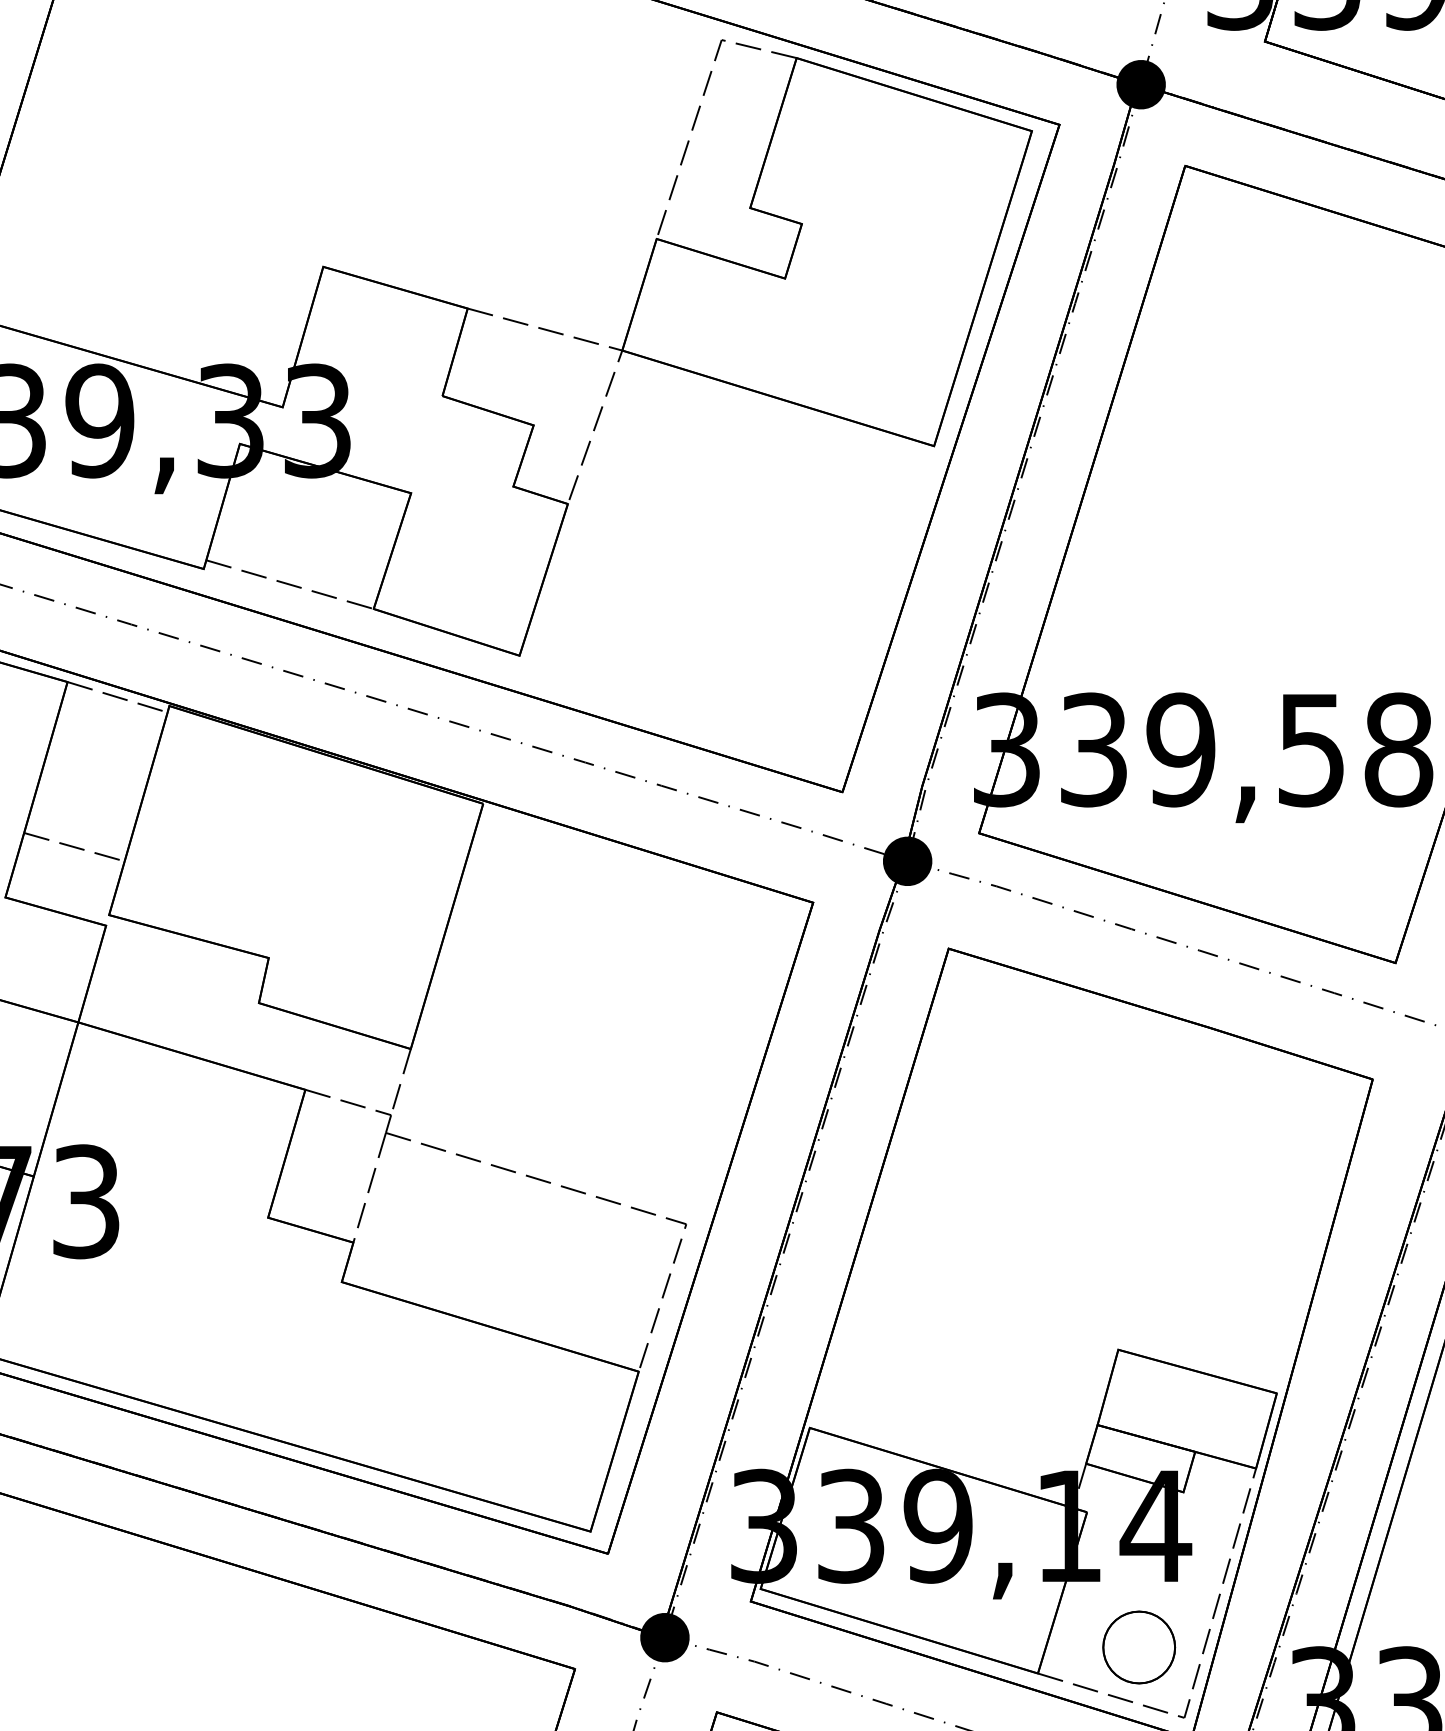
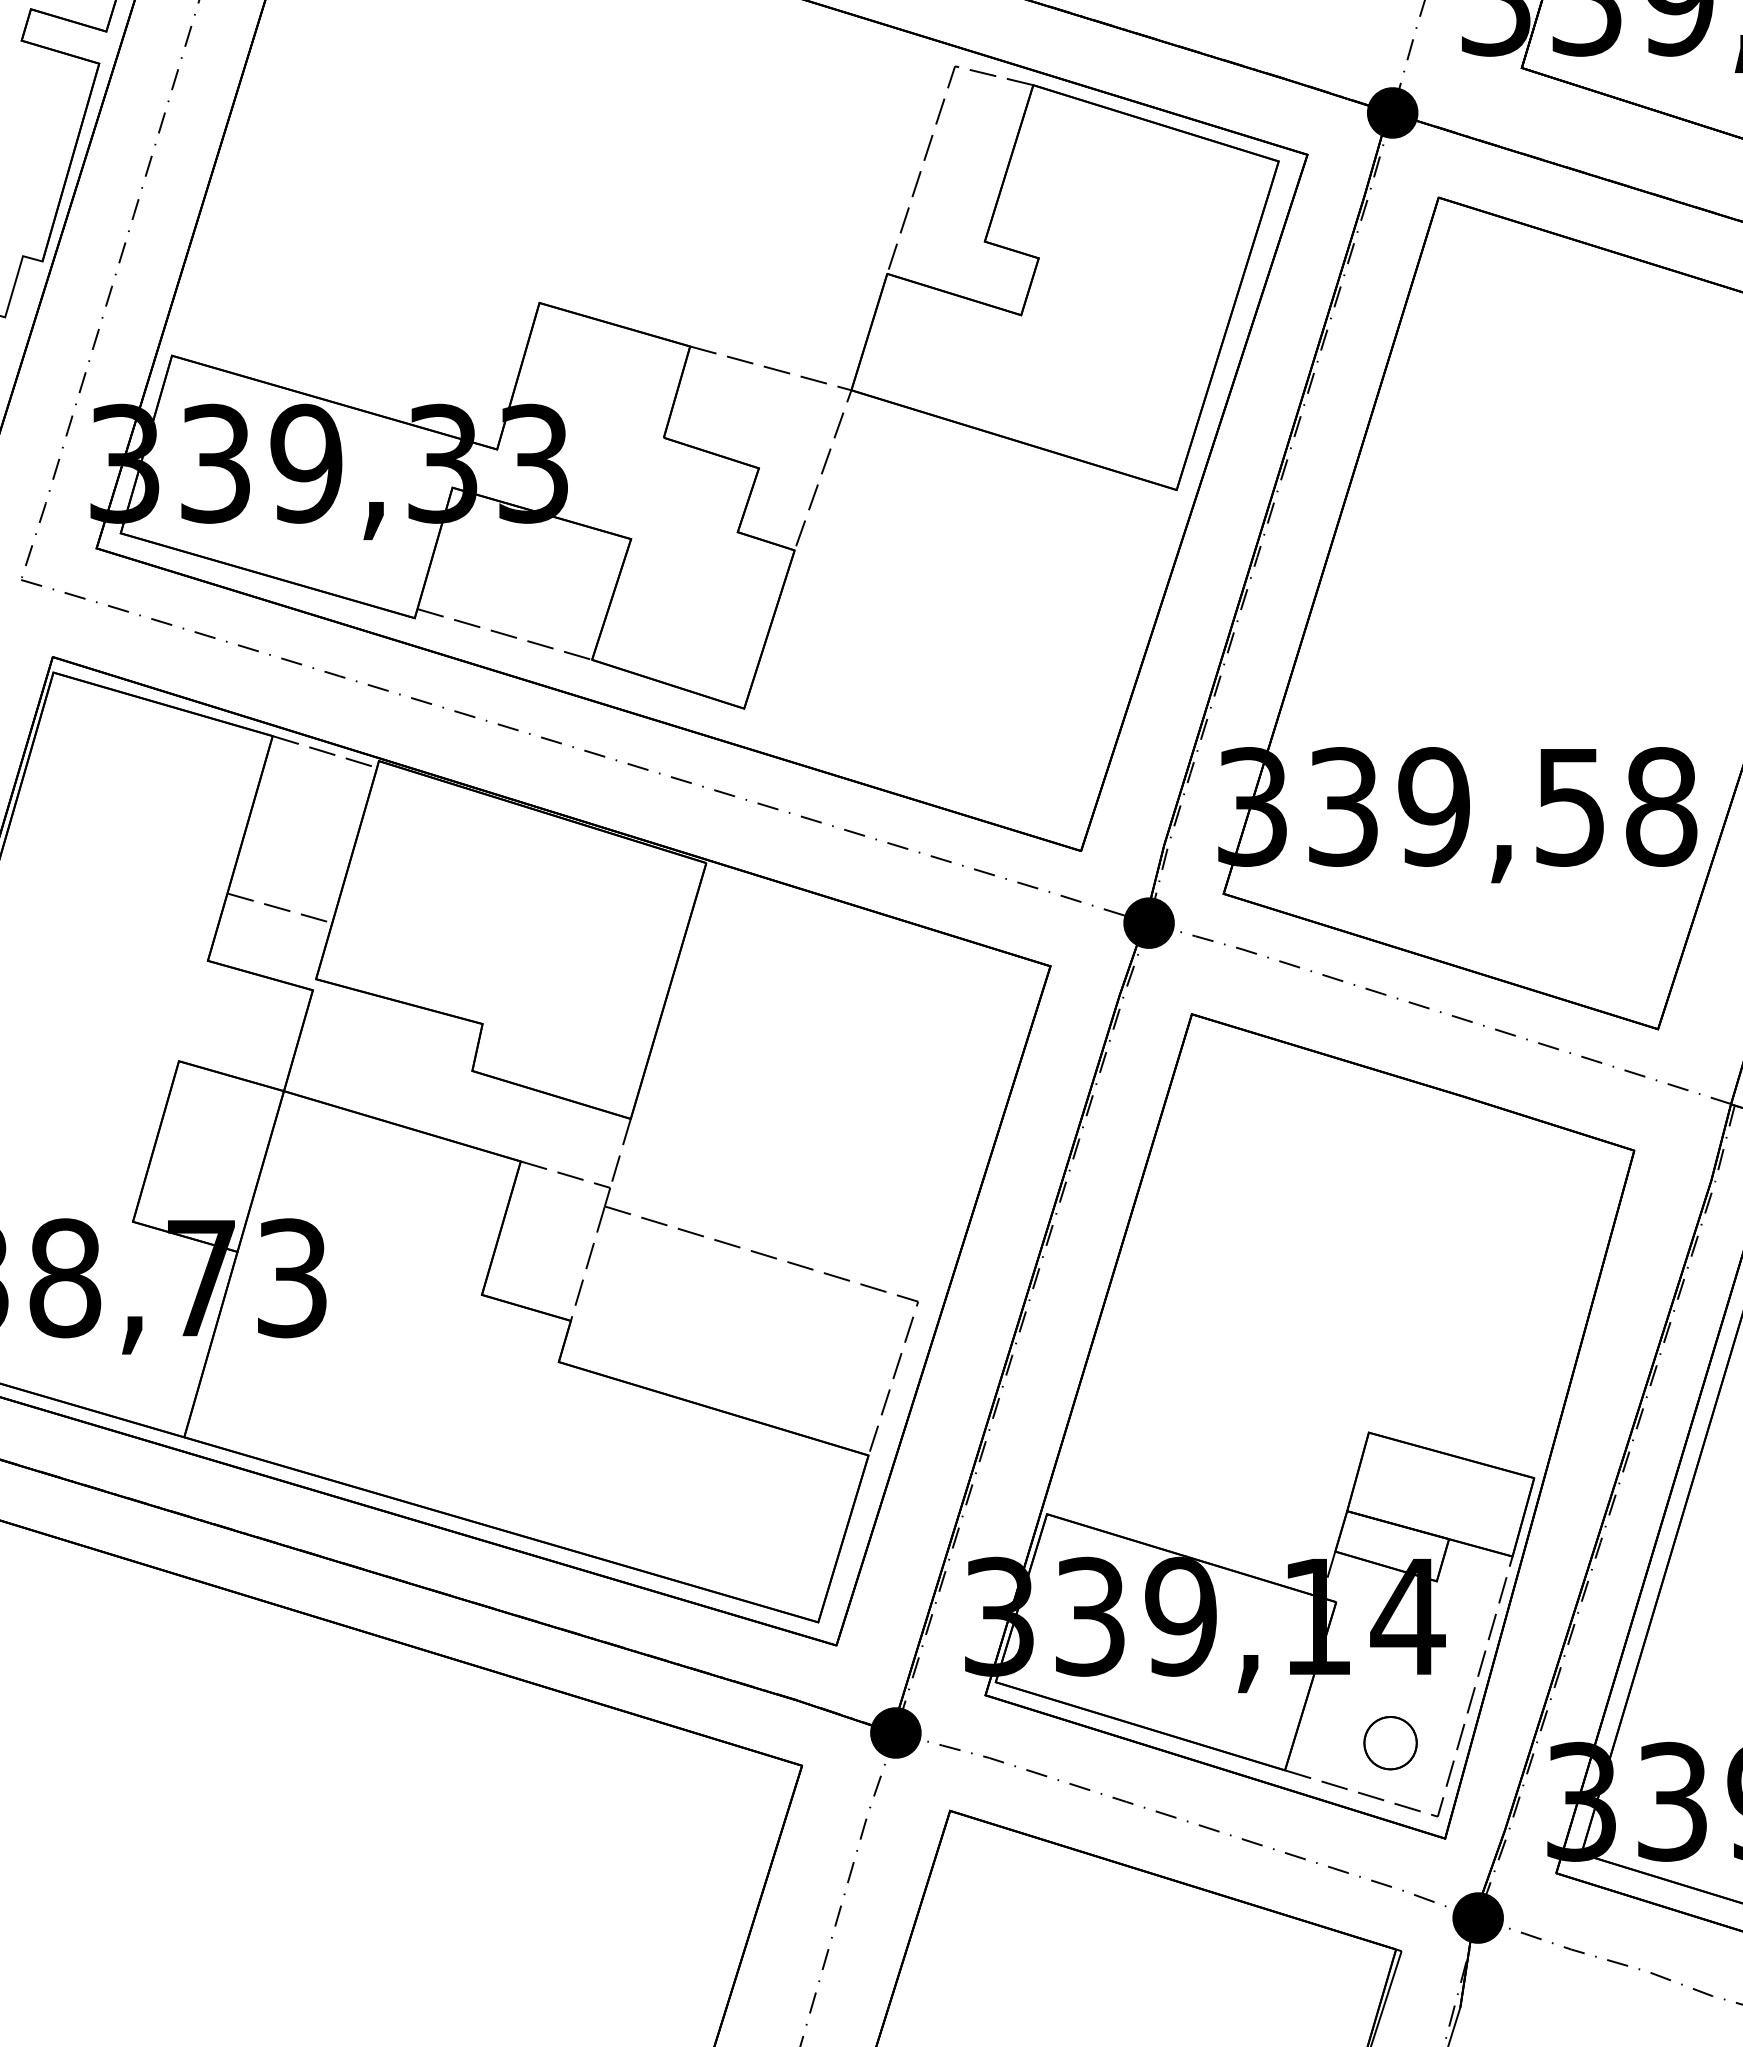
part: (1139, 1646) -> (1390, 1742), size x0.7

